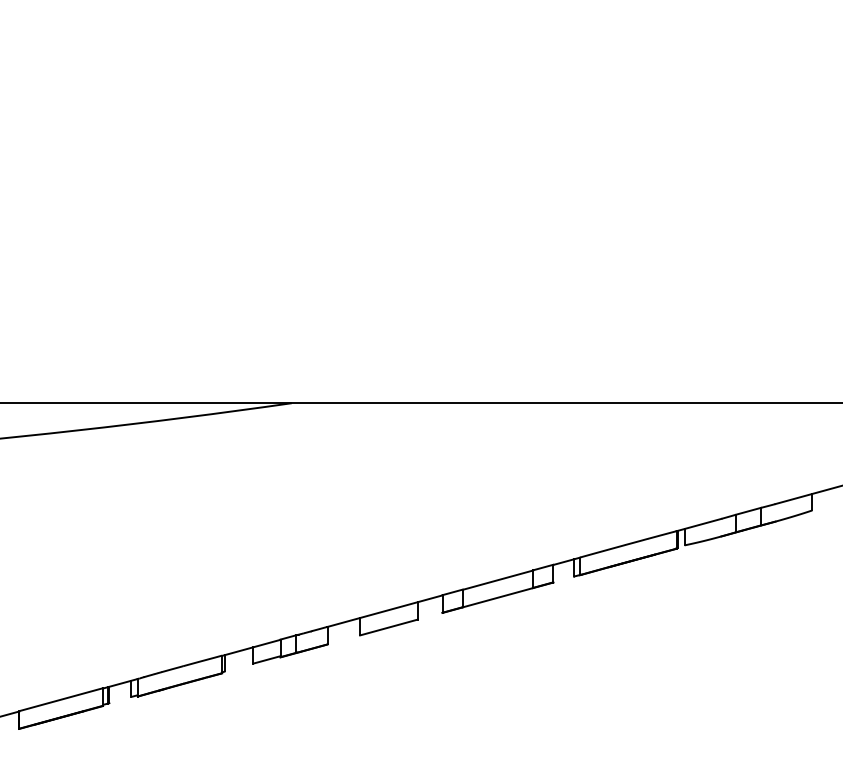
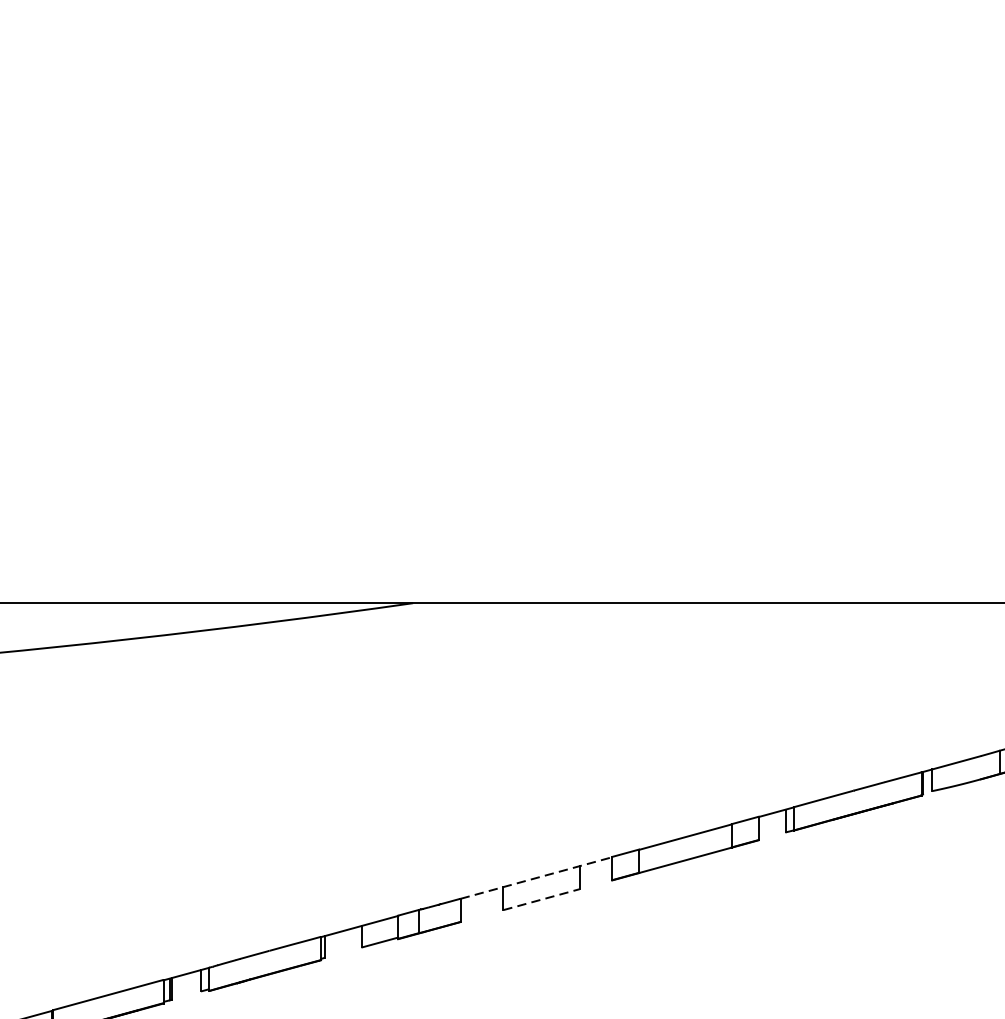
line: (385, 610) -> (536, 877), solid -> dashed
line: (388, 627) -> (540, 899), solid -> dashed

